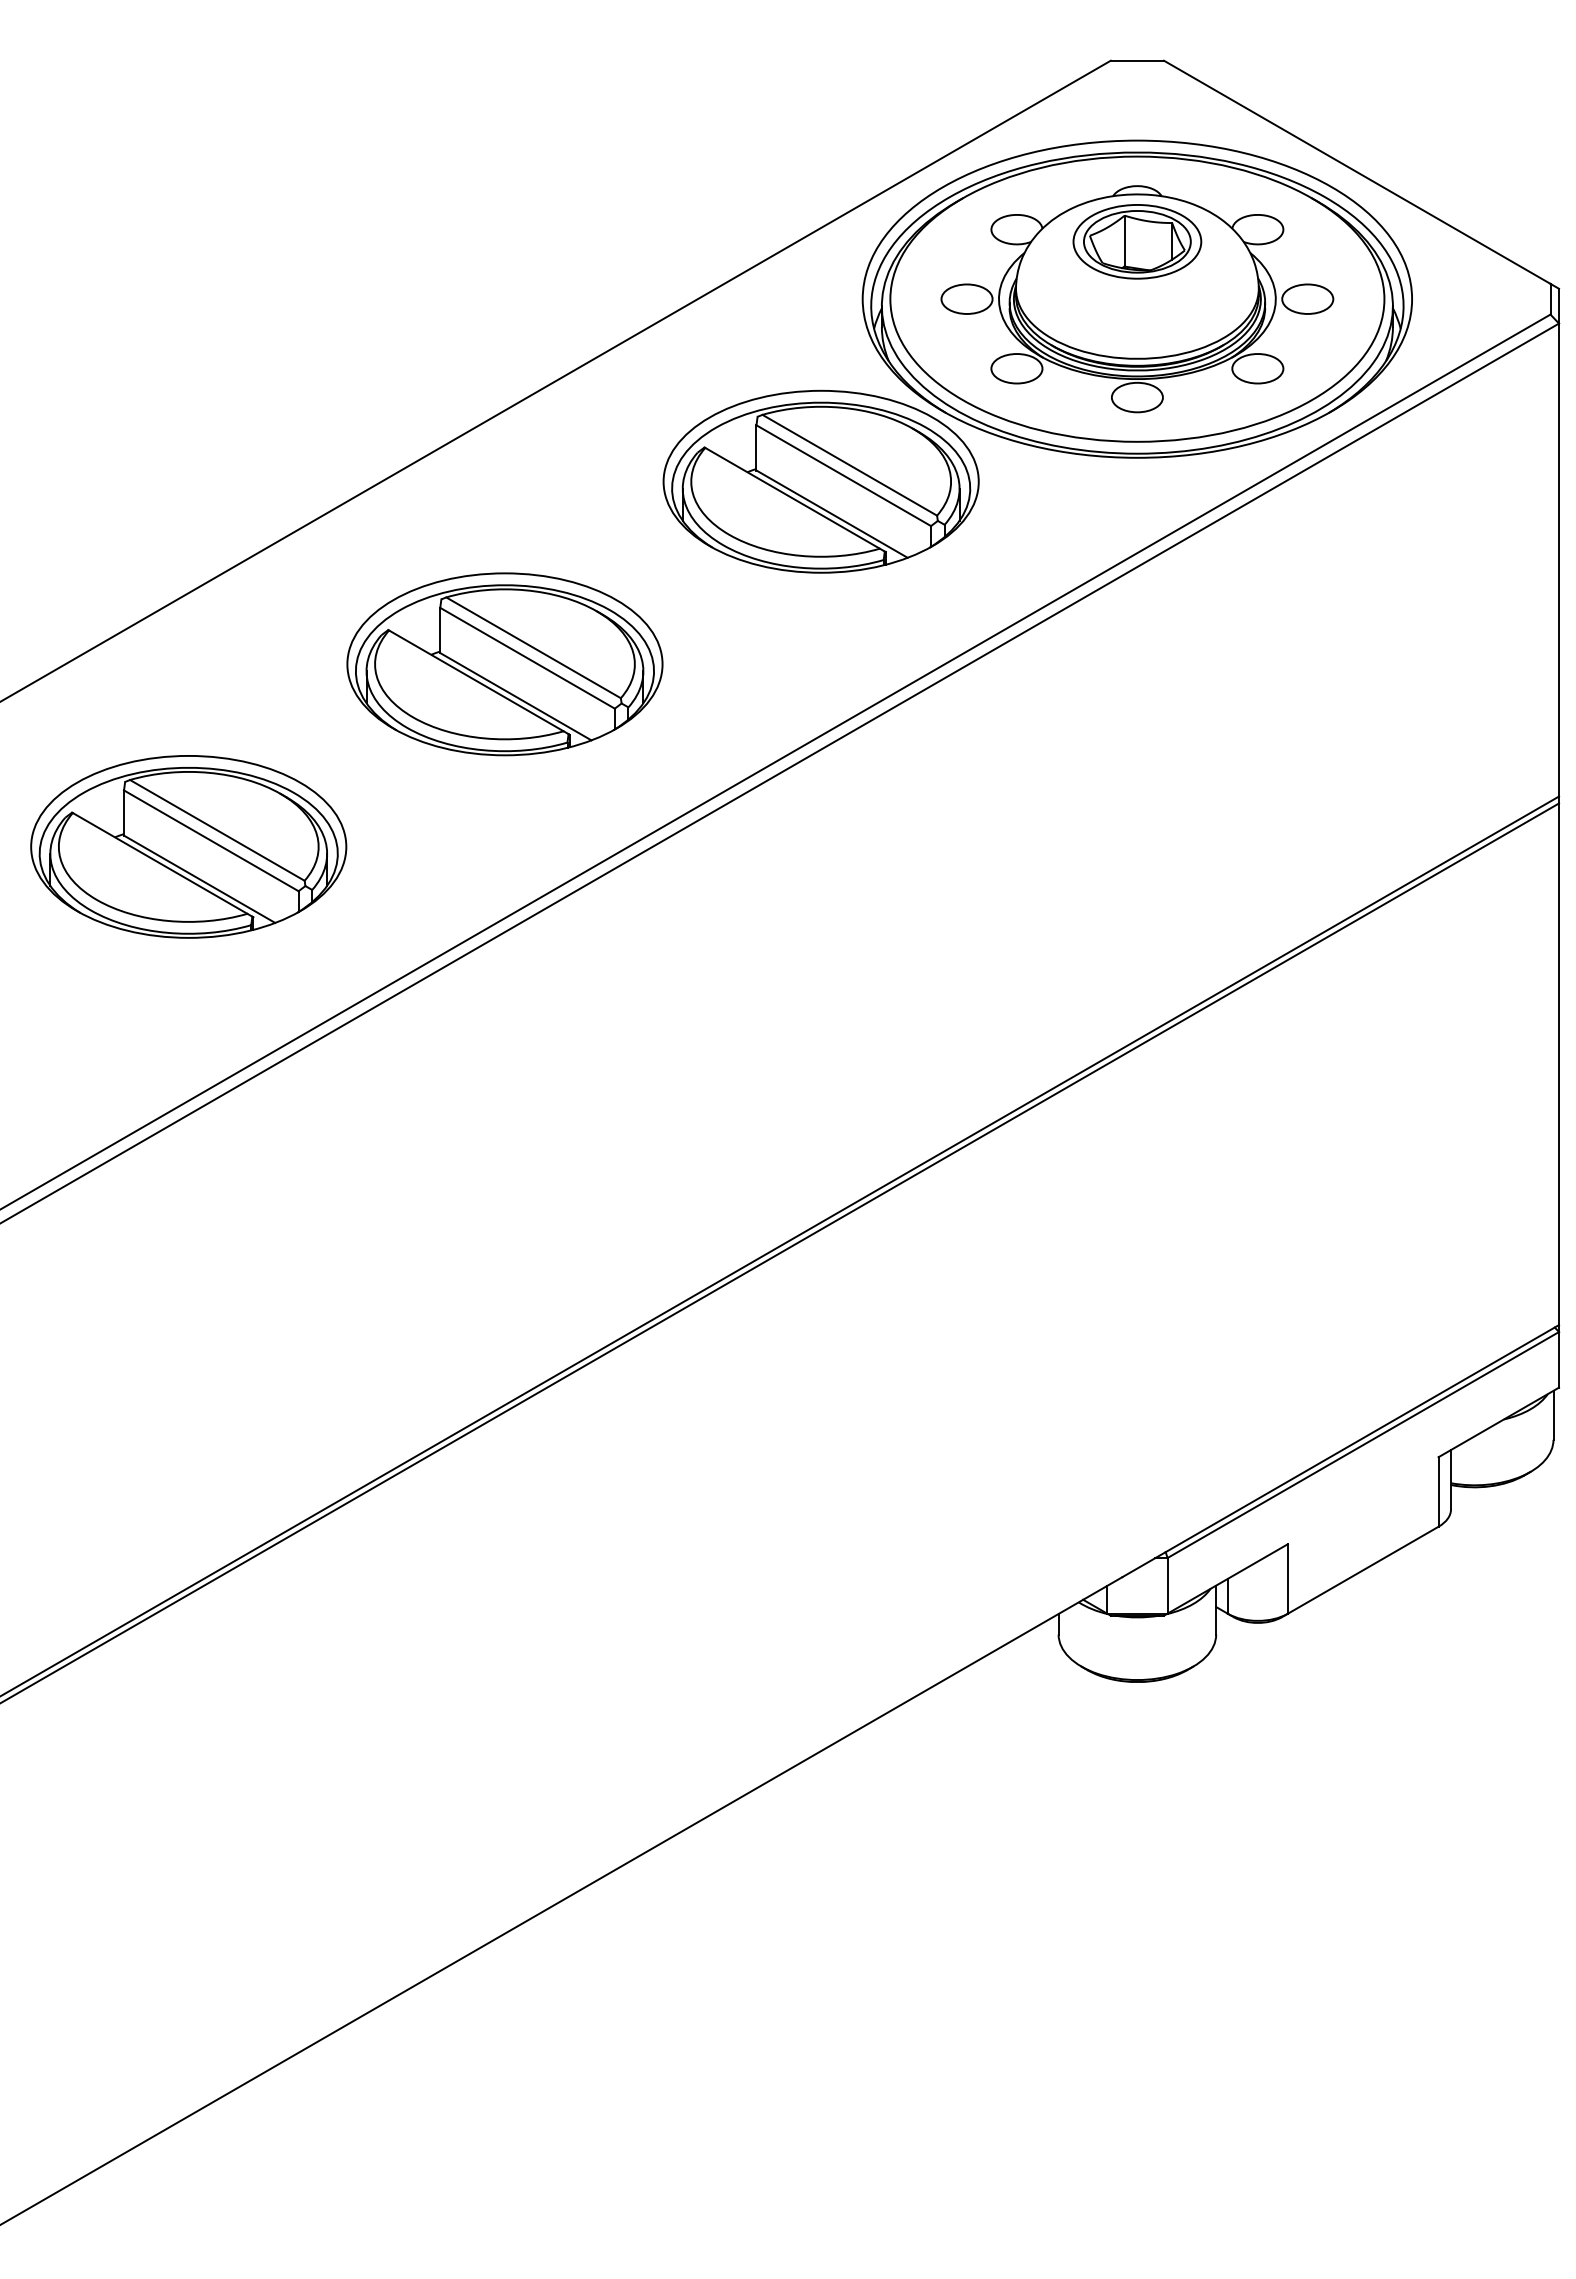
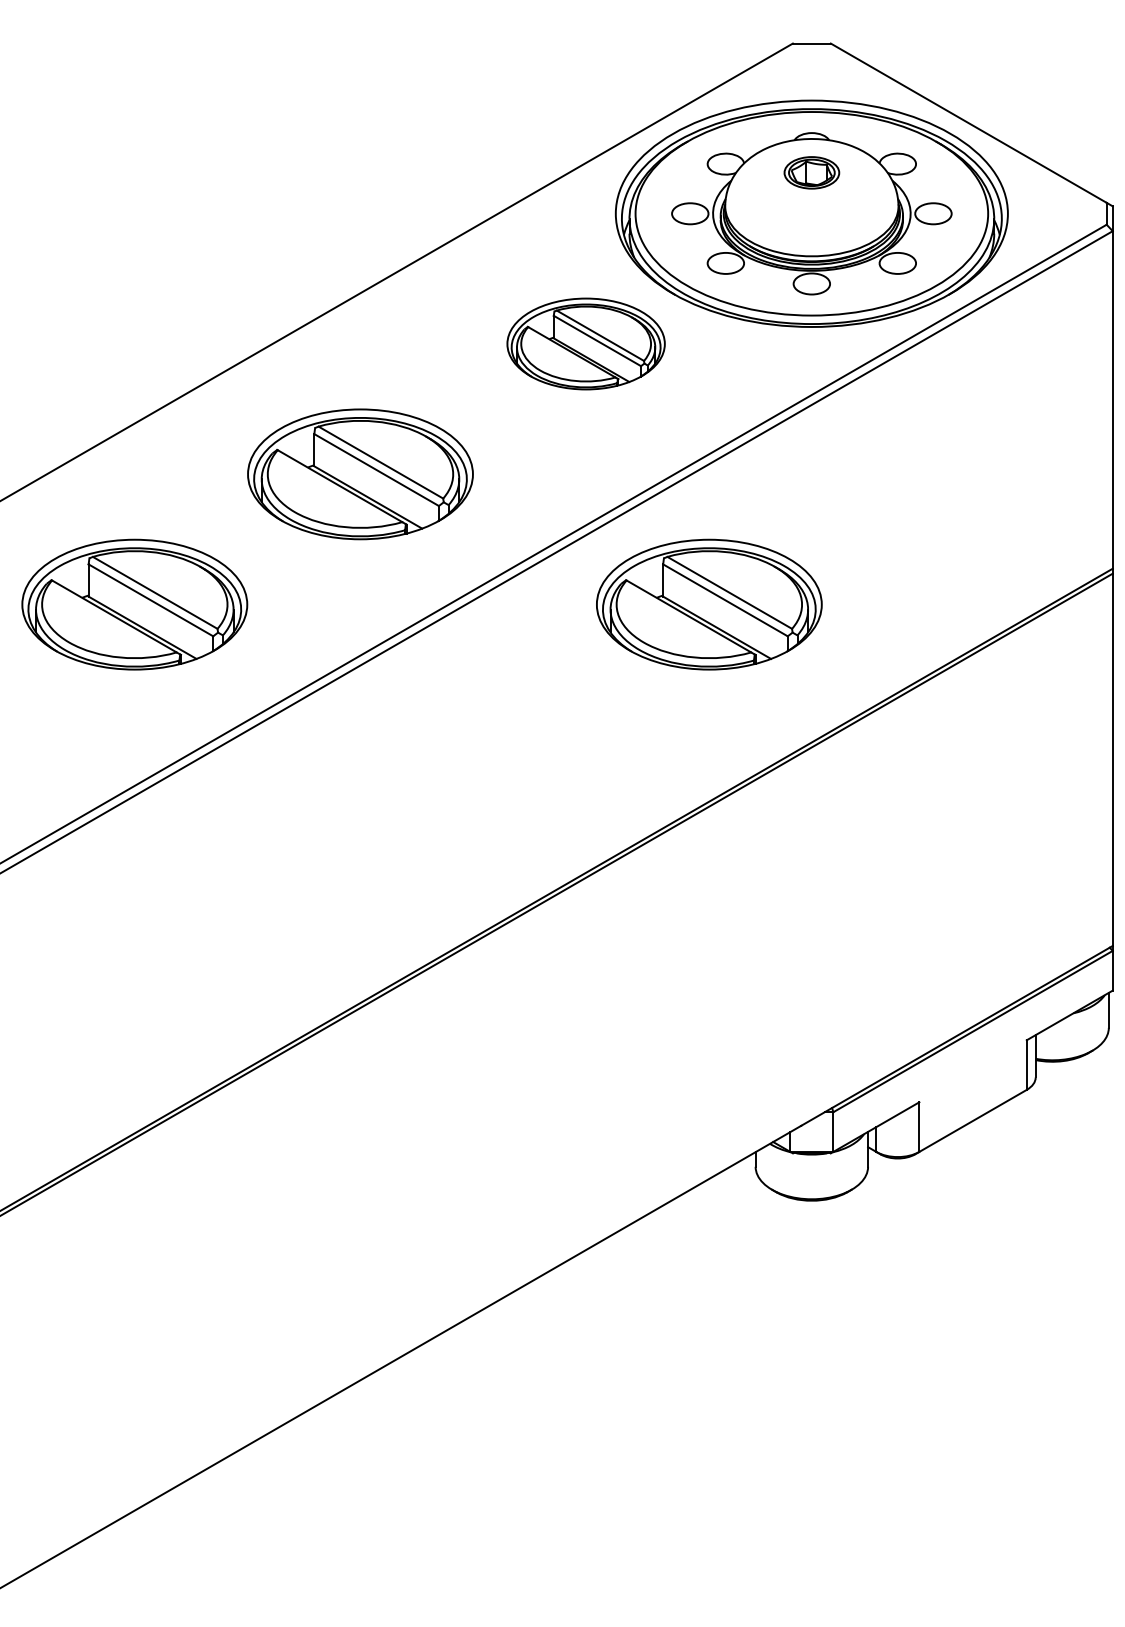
part: (1137, 241) -> (811, 172), size x0.6
part: (820, 481) -> (585, 343), size x0.7
part: (993, 846) -> (709, 604), added

